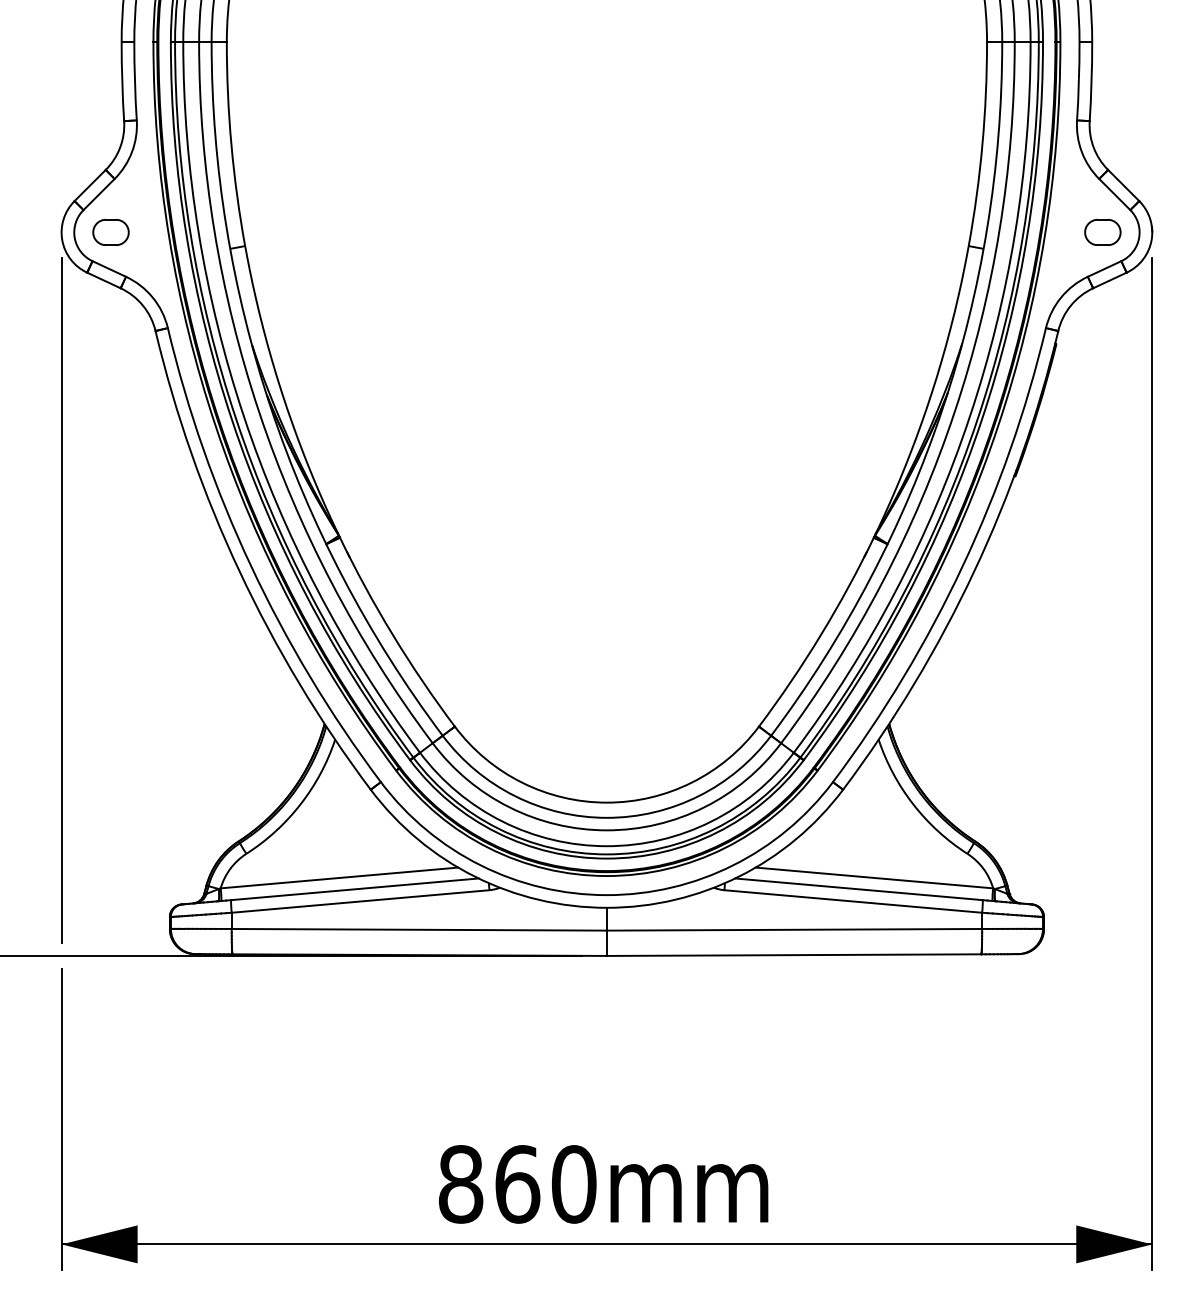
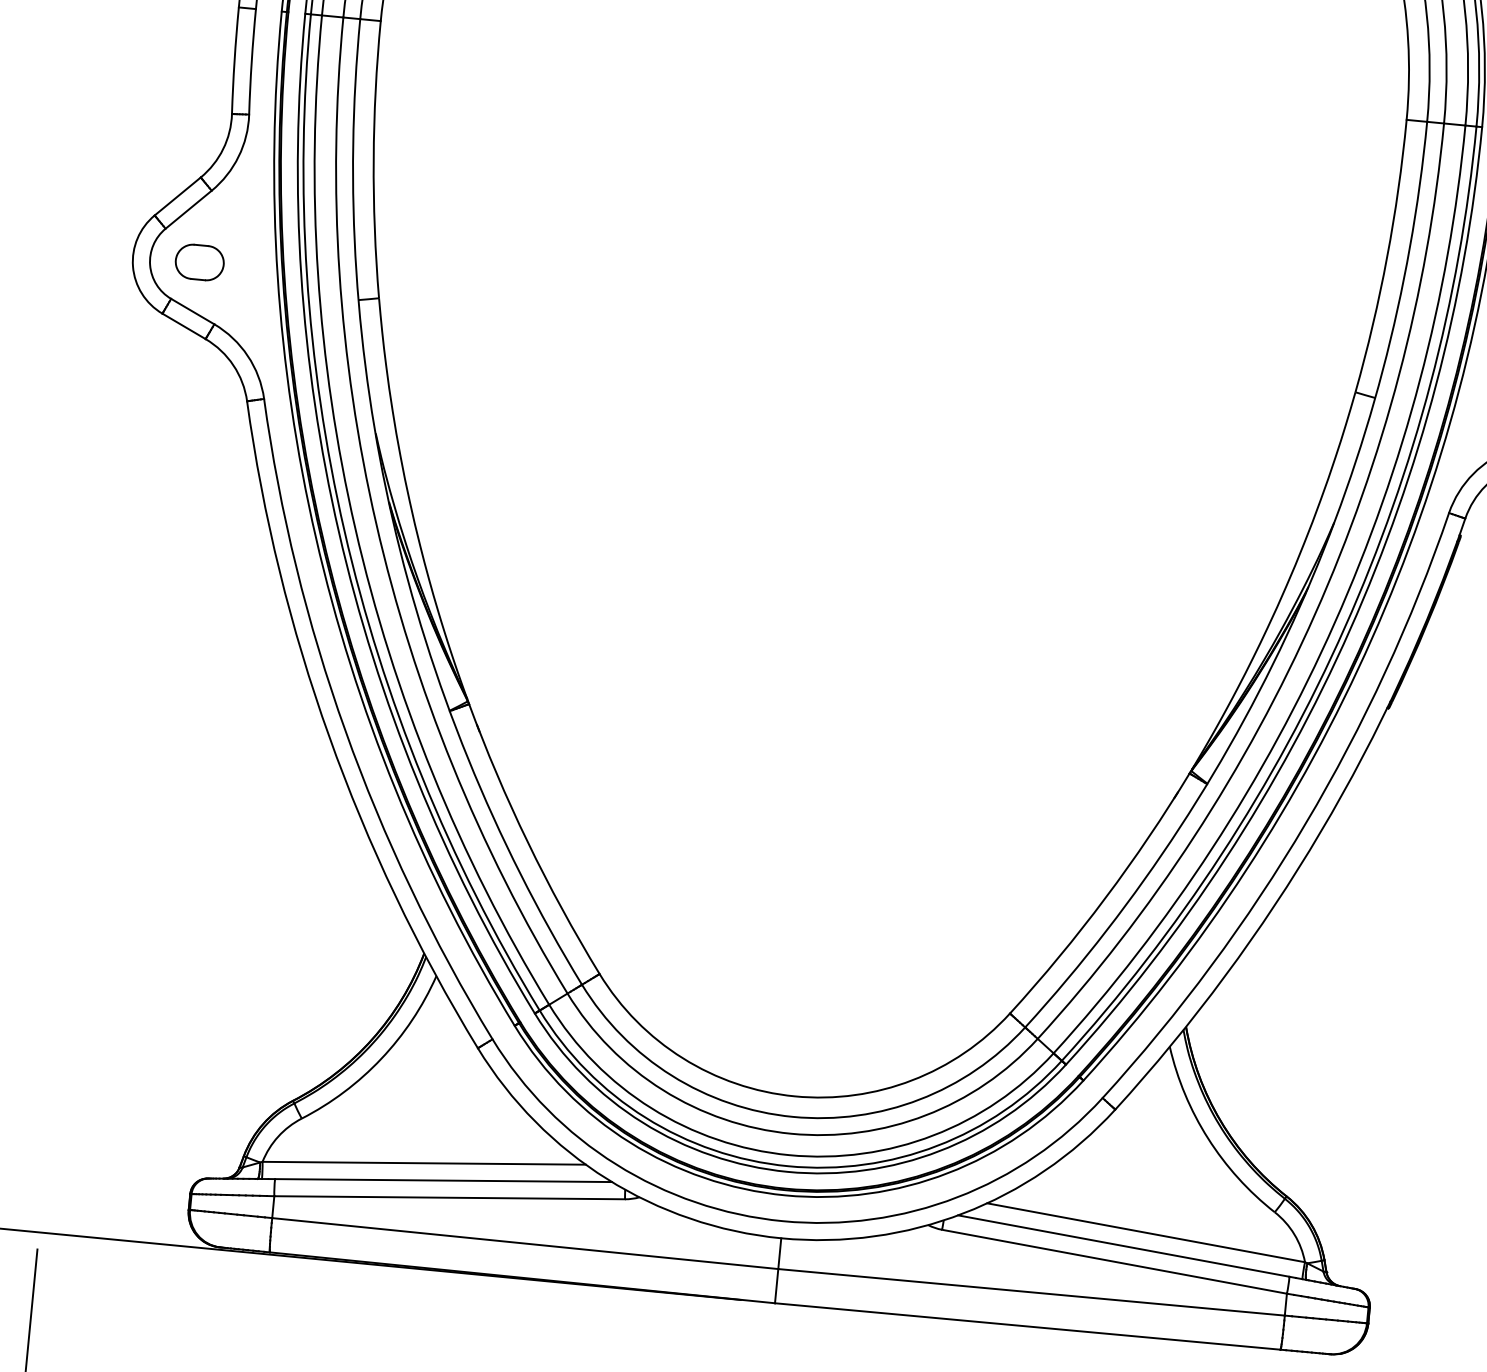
line: (61, 600) -> (85, 752), removed

